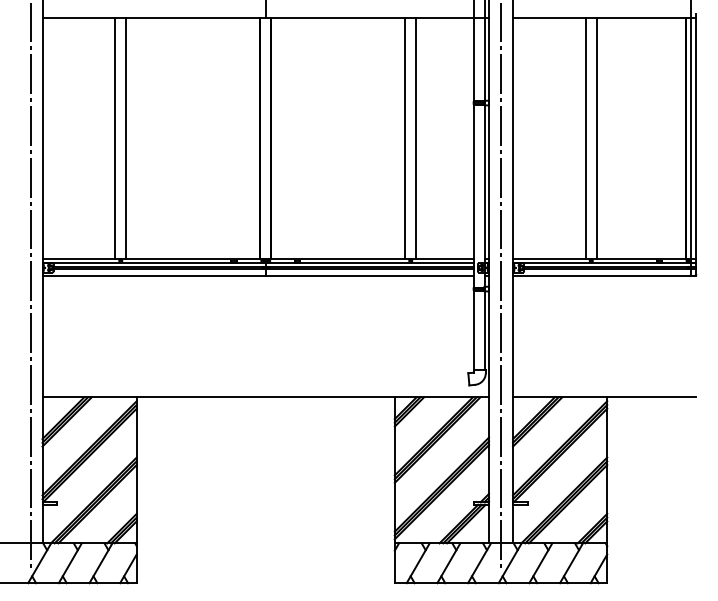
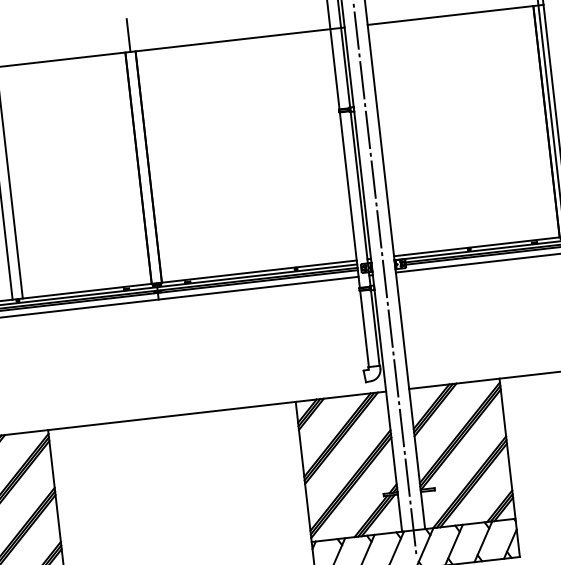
line: (405, 137) -> (277, 151), removed
line: (416, 137) -> (288, 150), removed
line: (586, 137) -> (451, 131), removed
line: (596, 137) -> (460, 130), removed

